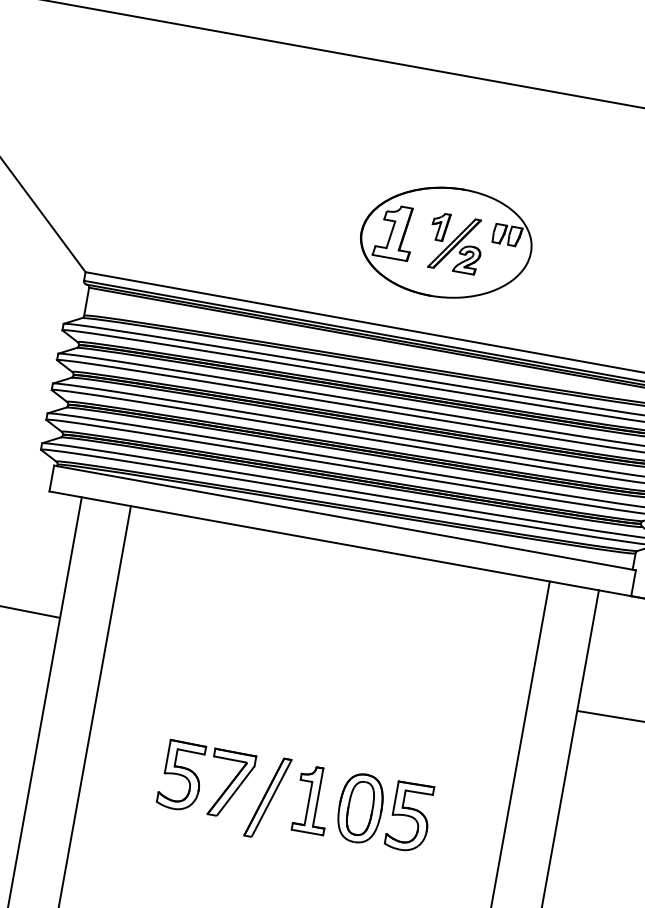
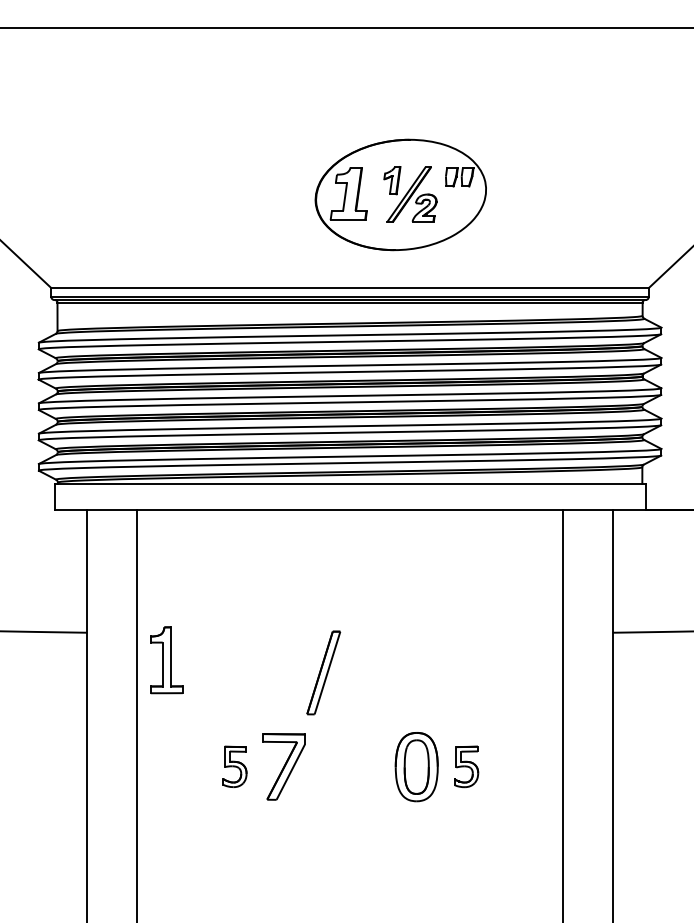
part: (181, 775) -> (234, 766), size x0.6
part: (267, 797) -> (323, 672), moved
part: (312, 800) -> (166, 660), moved
part: (409, 816) -> (466, 766), size x0.6

